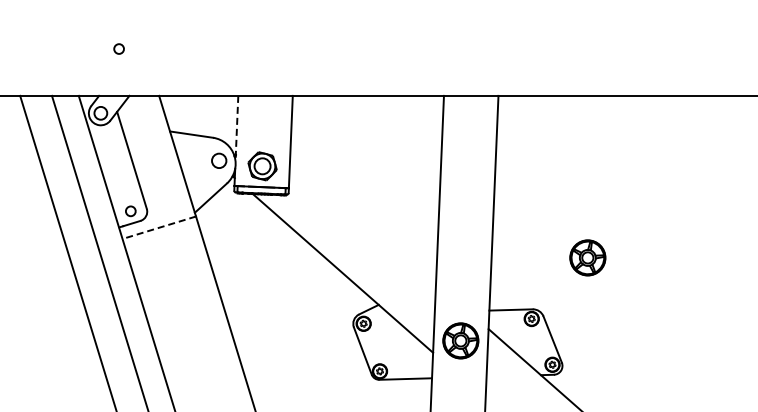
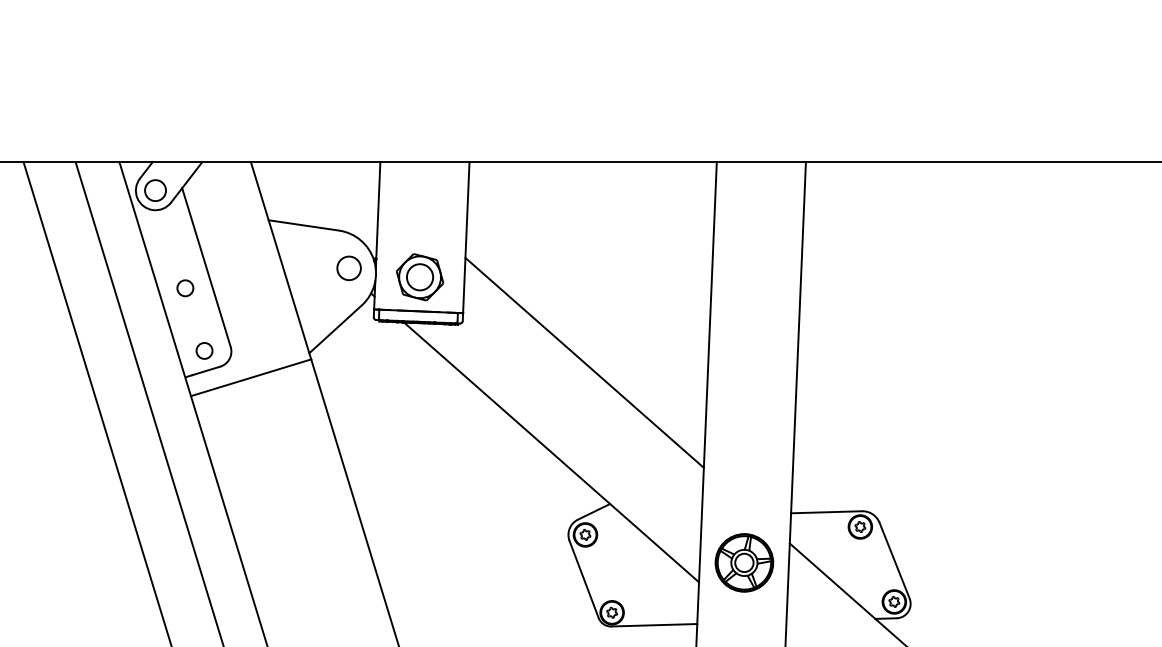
circle: (118, 48) -> (184, 287), moved
line: (236, 128) -> (377, 215), dashed -> solid
line: (363, 218) -> (585, 362), added
line: (158, 227) -> (249, 377), dashed -> solid
part: (587, 257) -> (951, 426), removed

